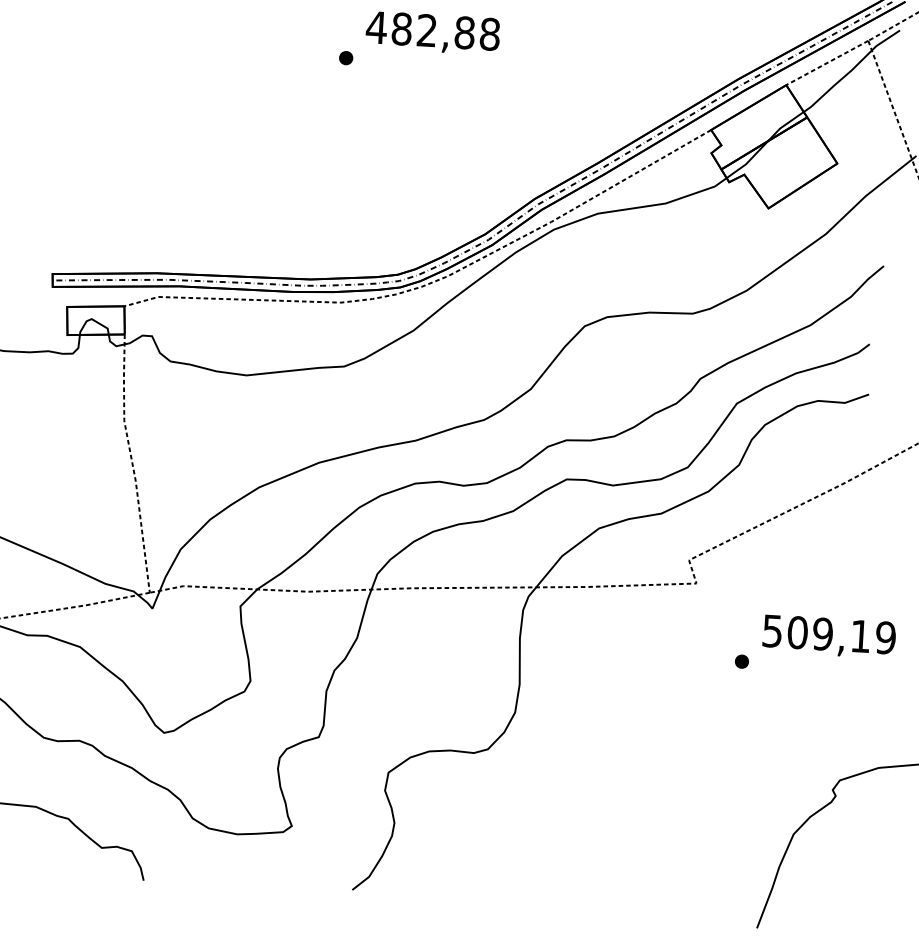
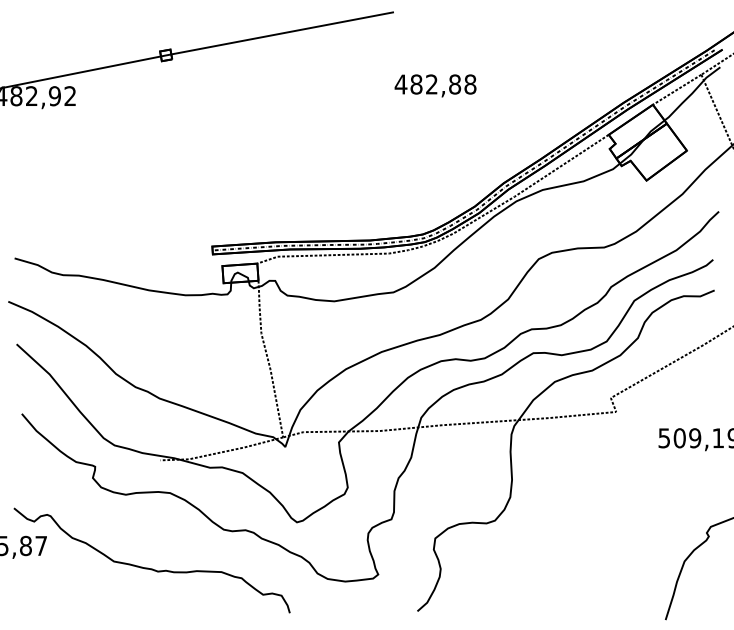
part: (346, 58) -> (383, 104), removed
part: (741, 660) -> (646, 457), removed

